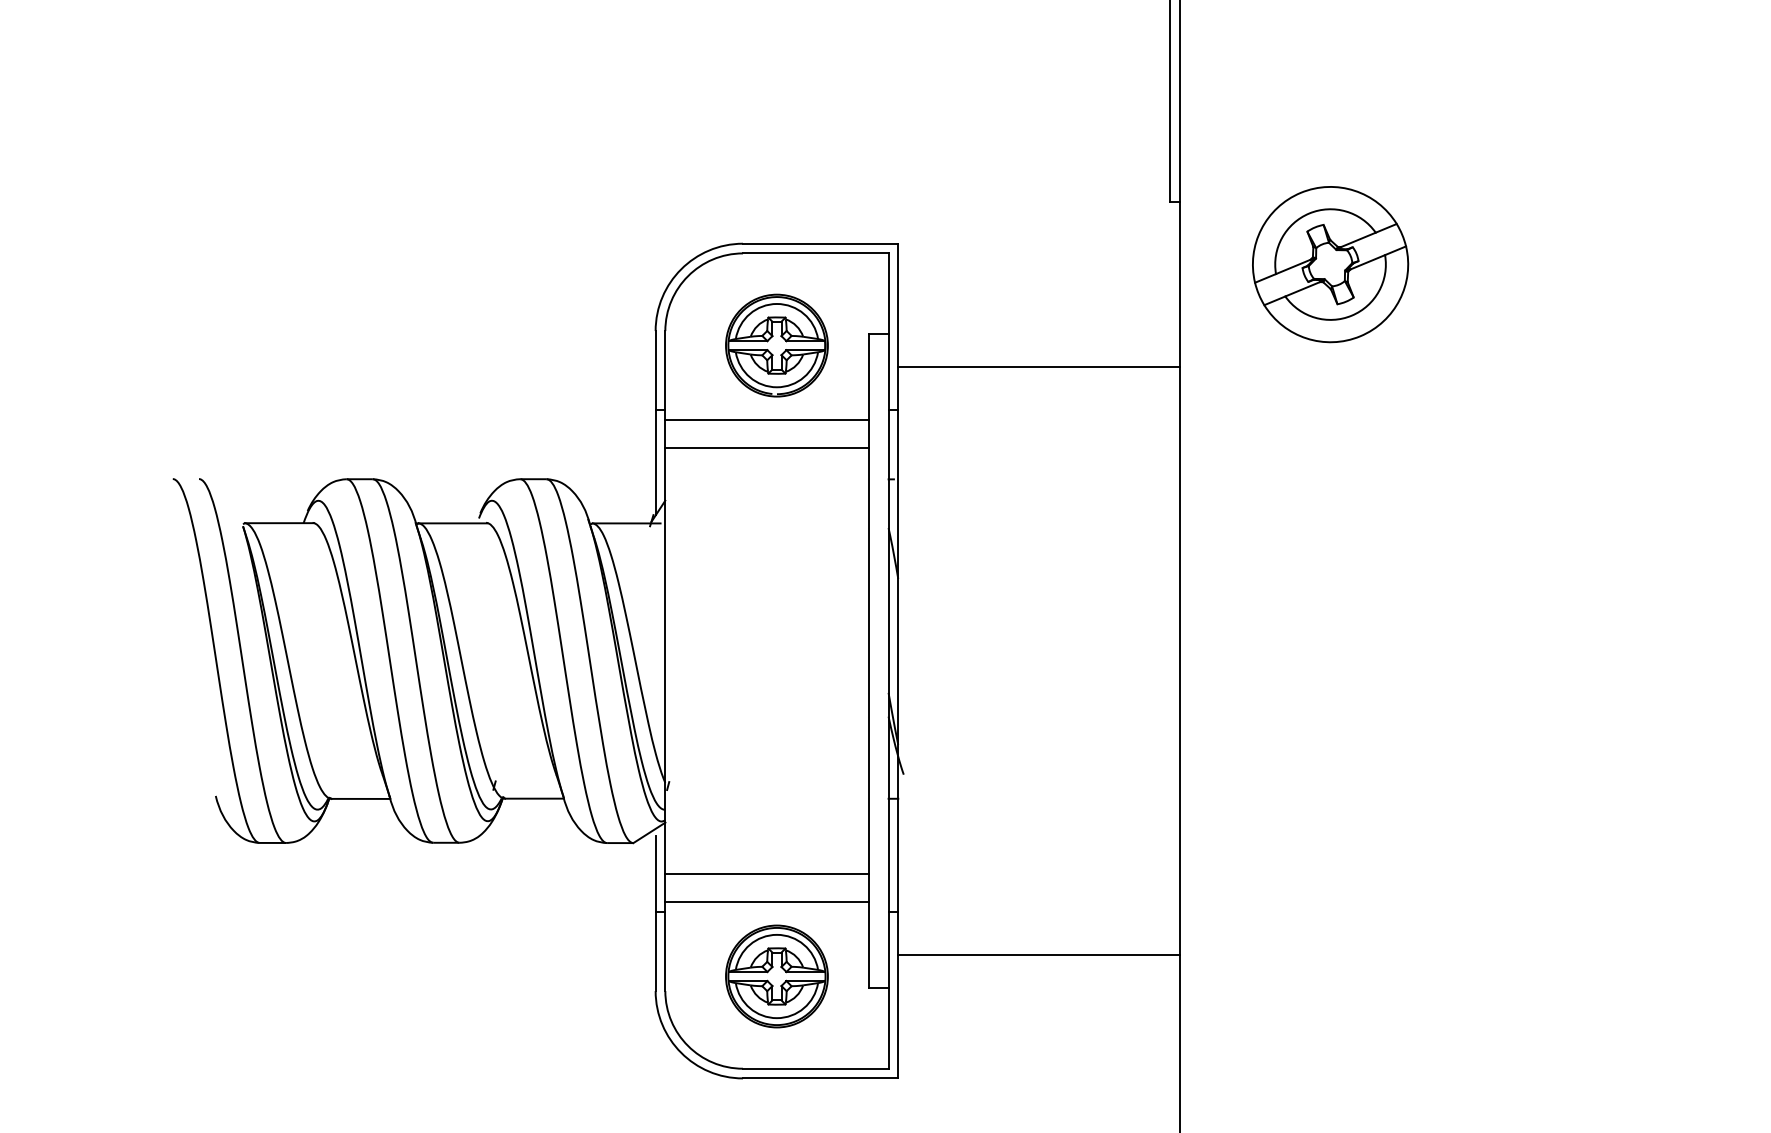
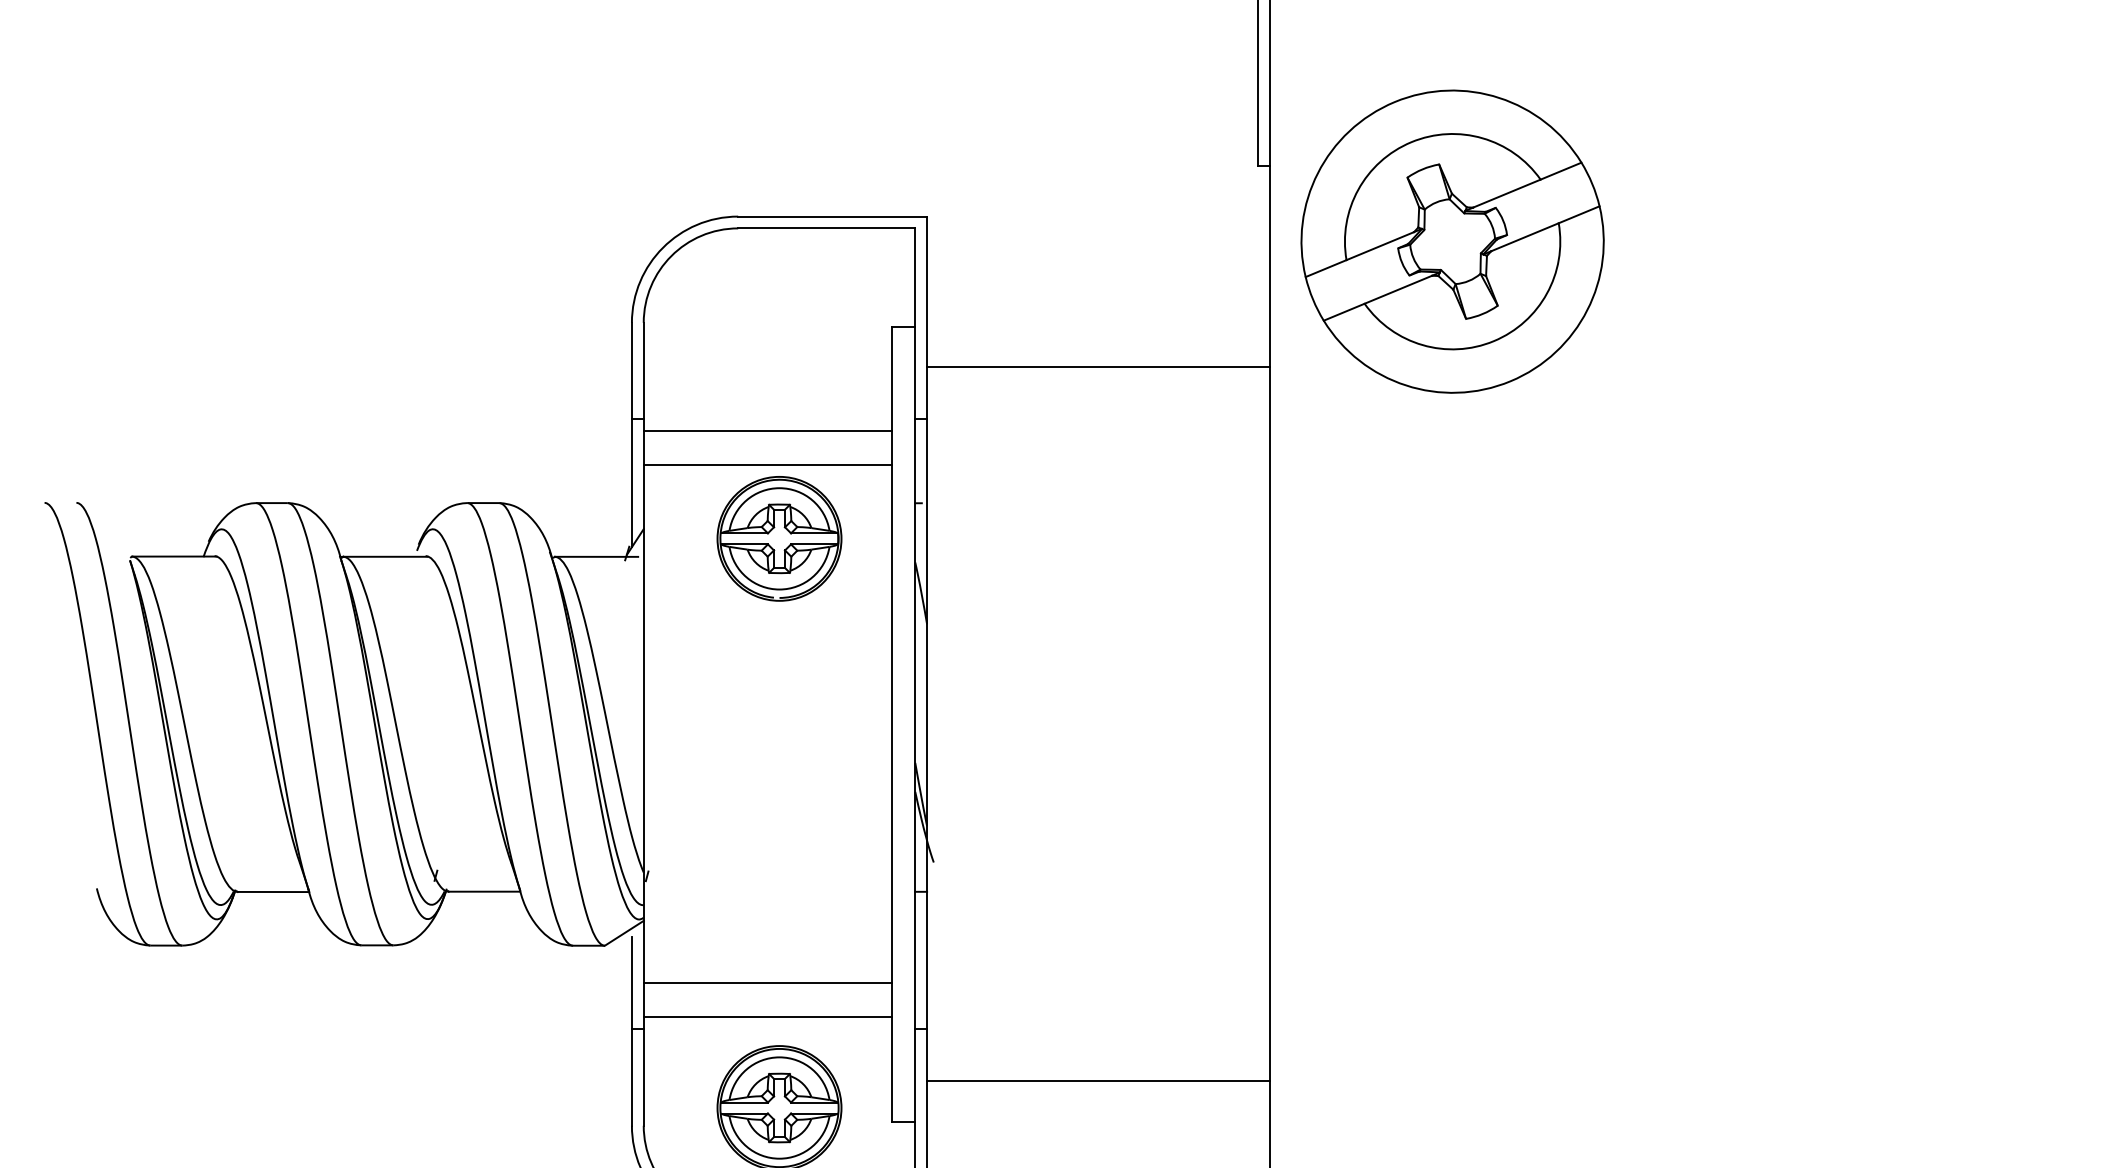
part: (1330, 264) -> (1452, 241), size x1.6
part: (776, 345) -> (778, 538), moved

